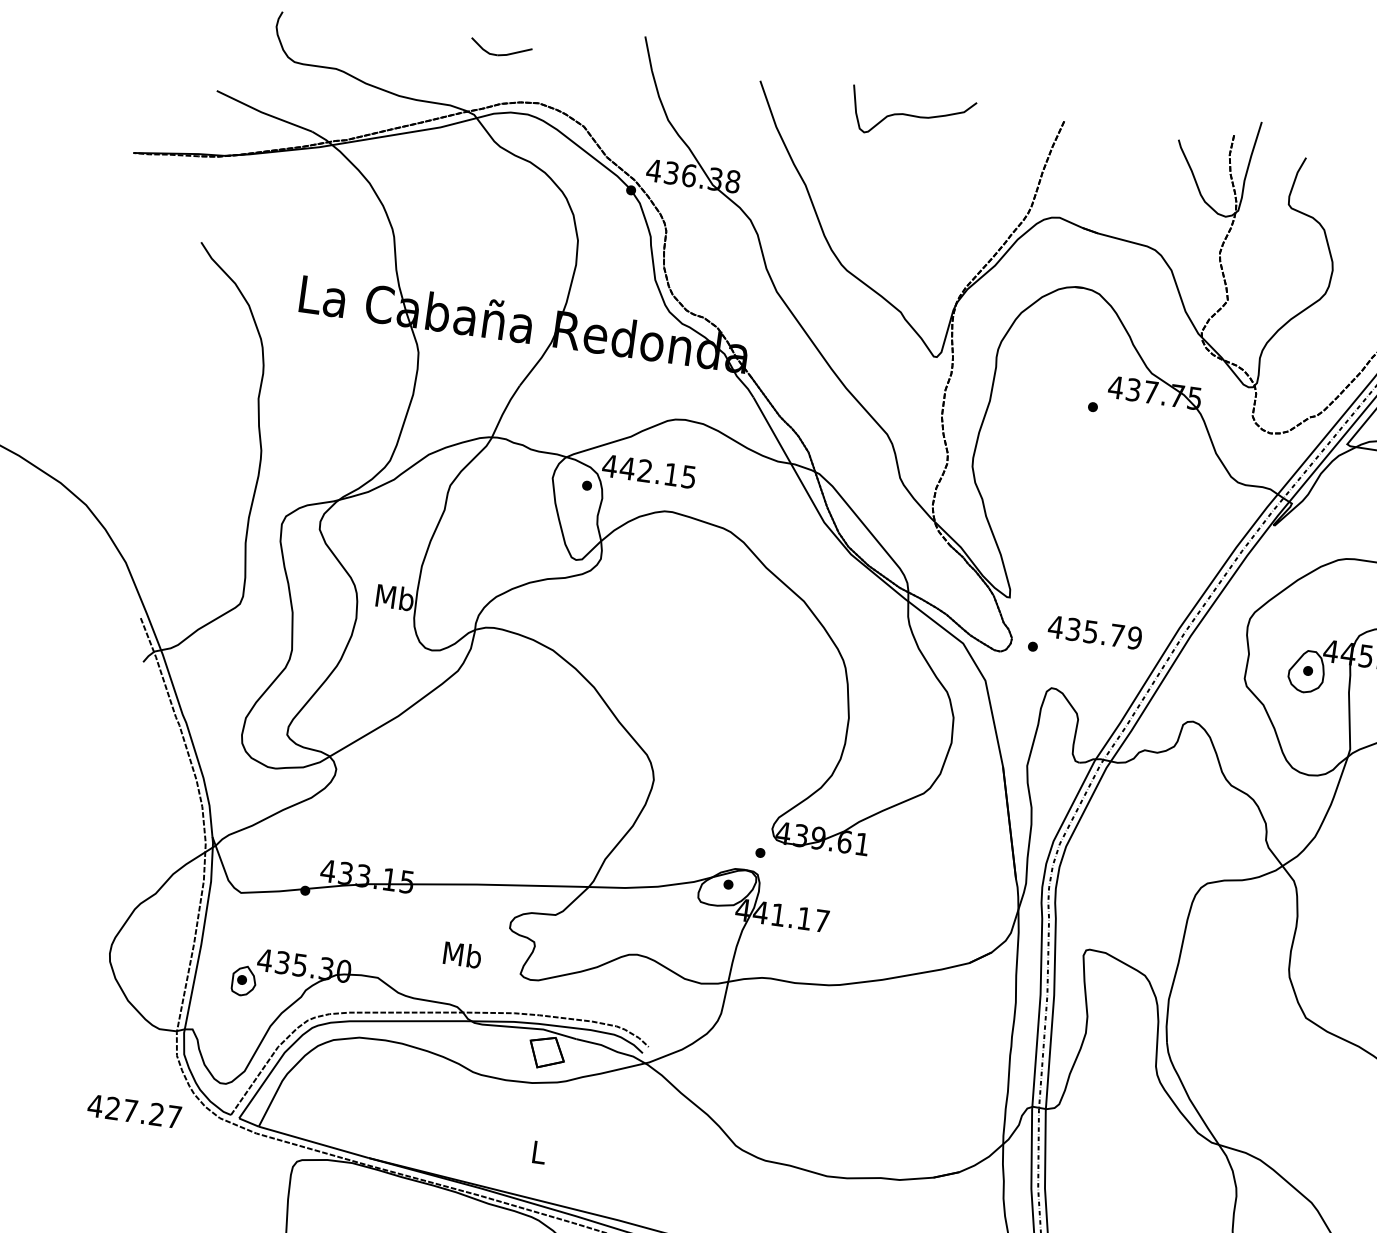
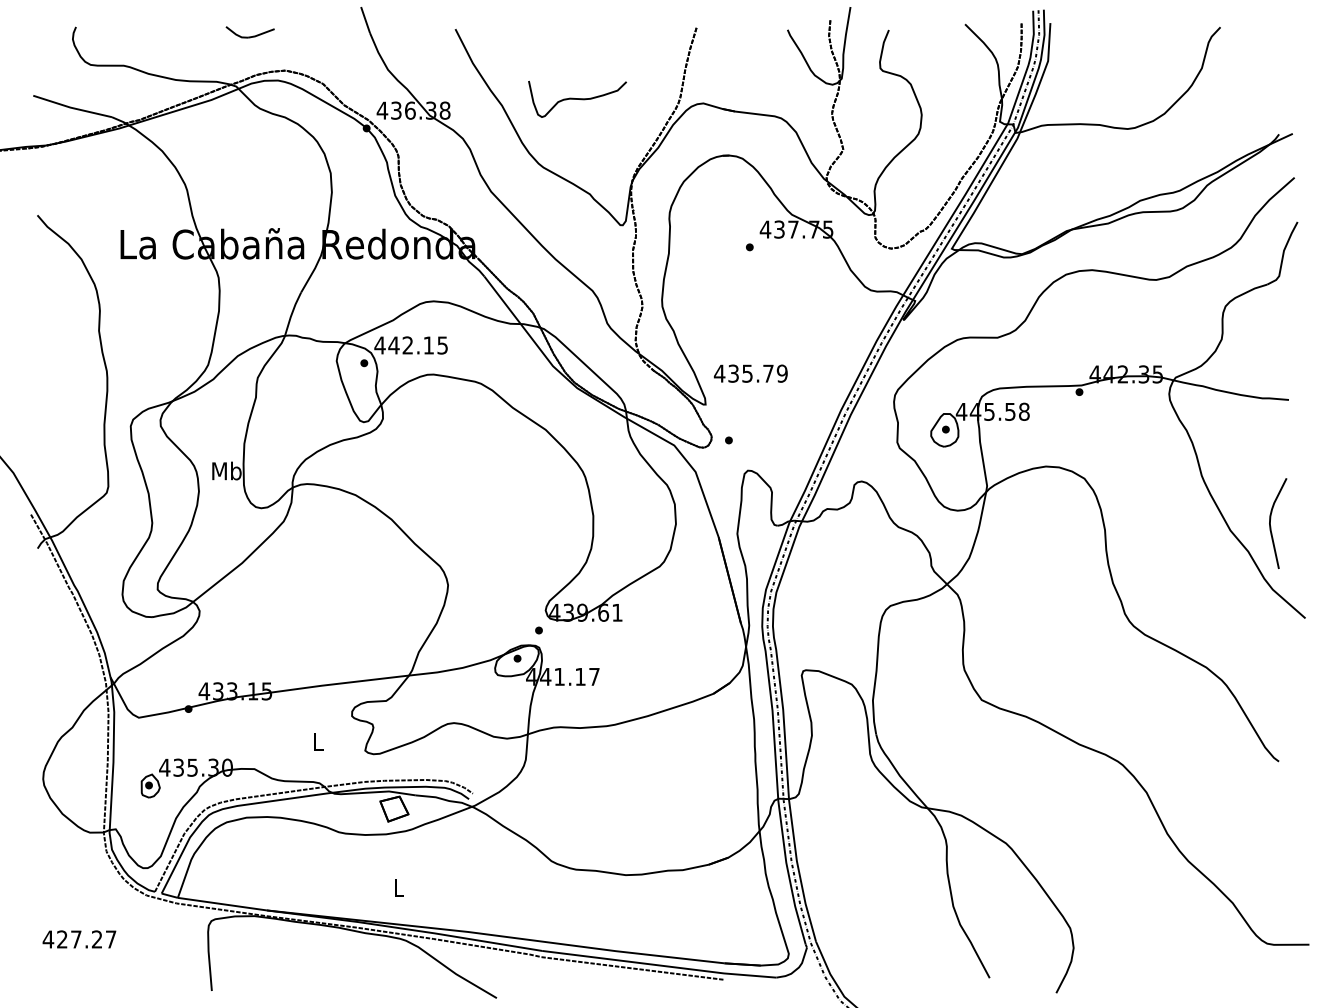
curve: (912, 116) -> (577, 99), moved
text: (1094, 632) -> (750, 373), moved
text: (461, 954) -> (317, 741), Mb -> L
text: (134, 1111) -> (79, 939), moved

